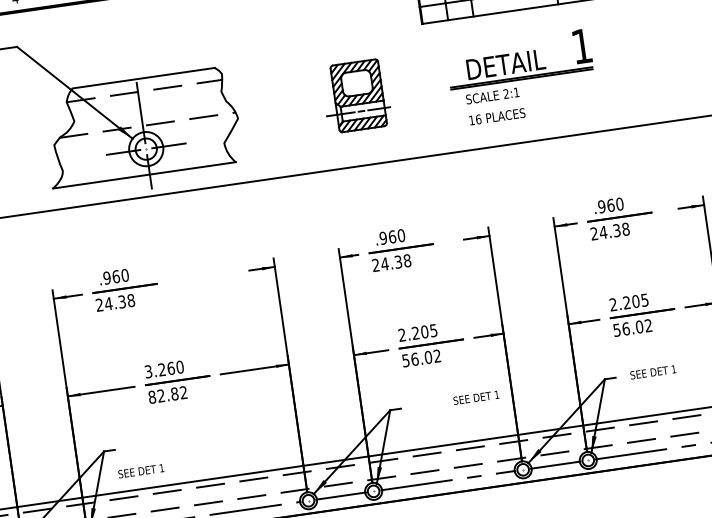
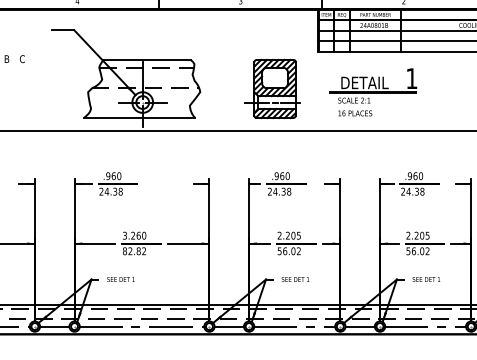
part: (355, 95) -> (272, 88), size x1.43
text: (476, 397) -> (295, 279), moved
text: (140, 471) -> (120, 279), moved

